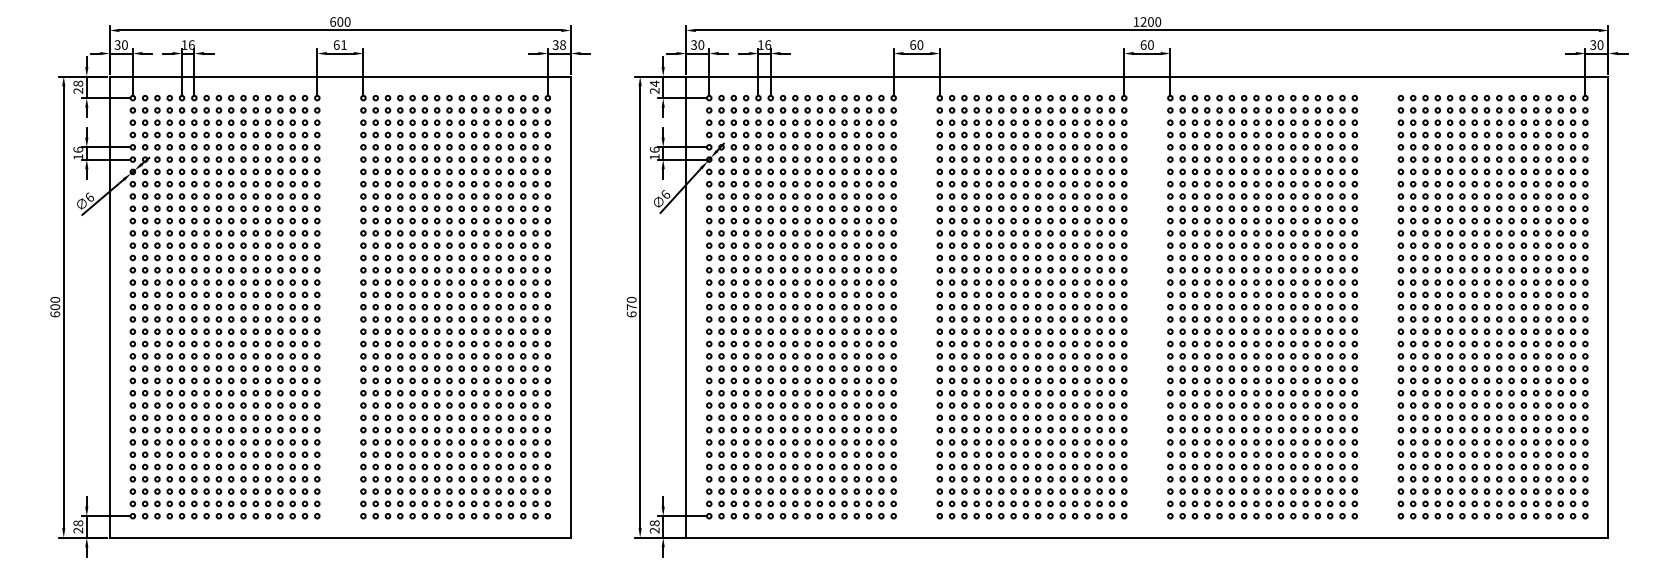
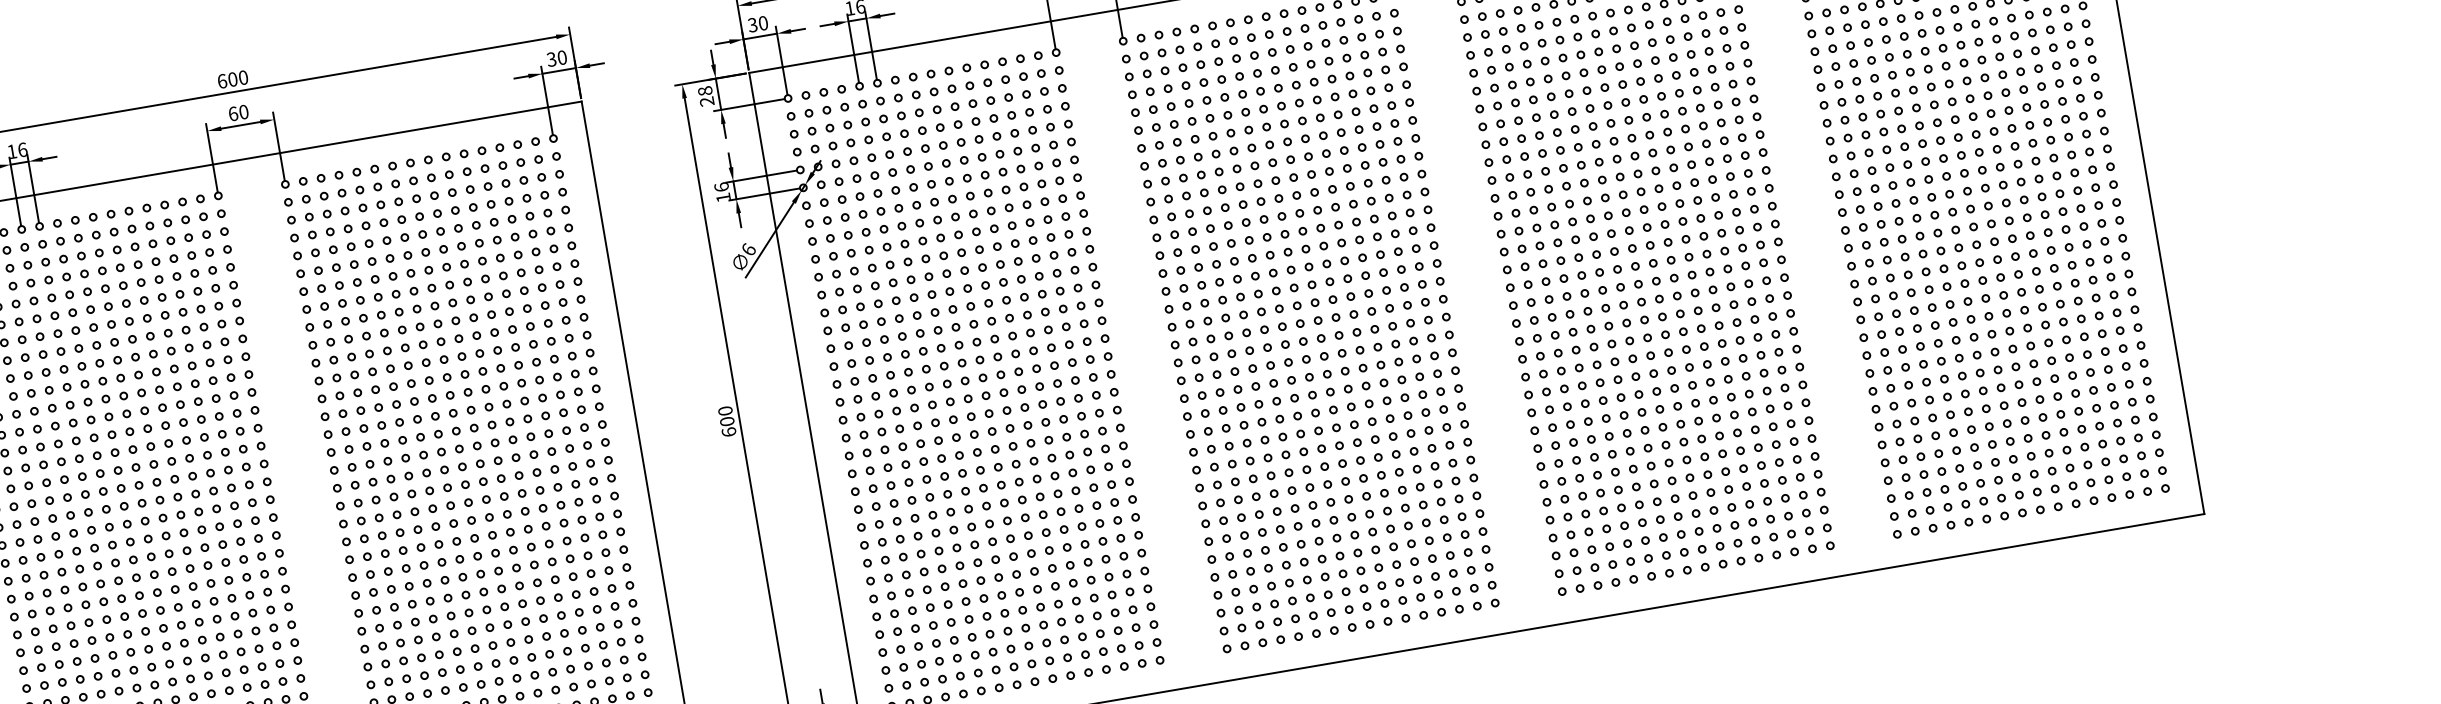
text: (343, 44) -> (243, 111), 61 -> 60
text: (562, 44) -> (561, 56), 38 -> 30
text: (654, 83) -> (704, 90), 24 -> 28
text: (631, 307) -> (727, 422), 670 -> 600

